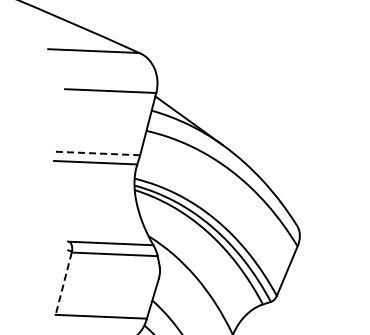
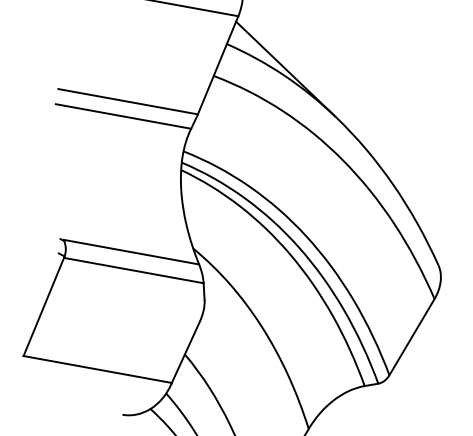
line: (97, 153) -> (128, 101), dashed -> solid
line: (63, 284) -> (43, 308), dashed -> solid

